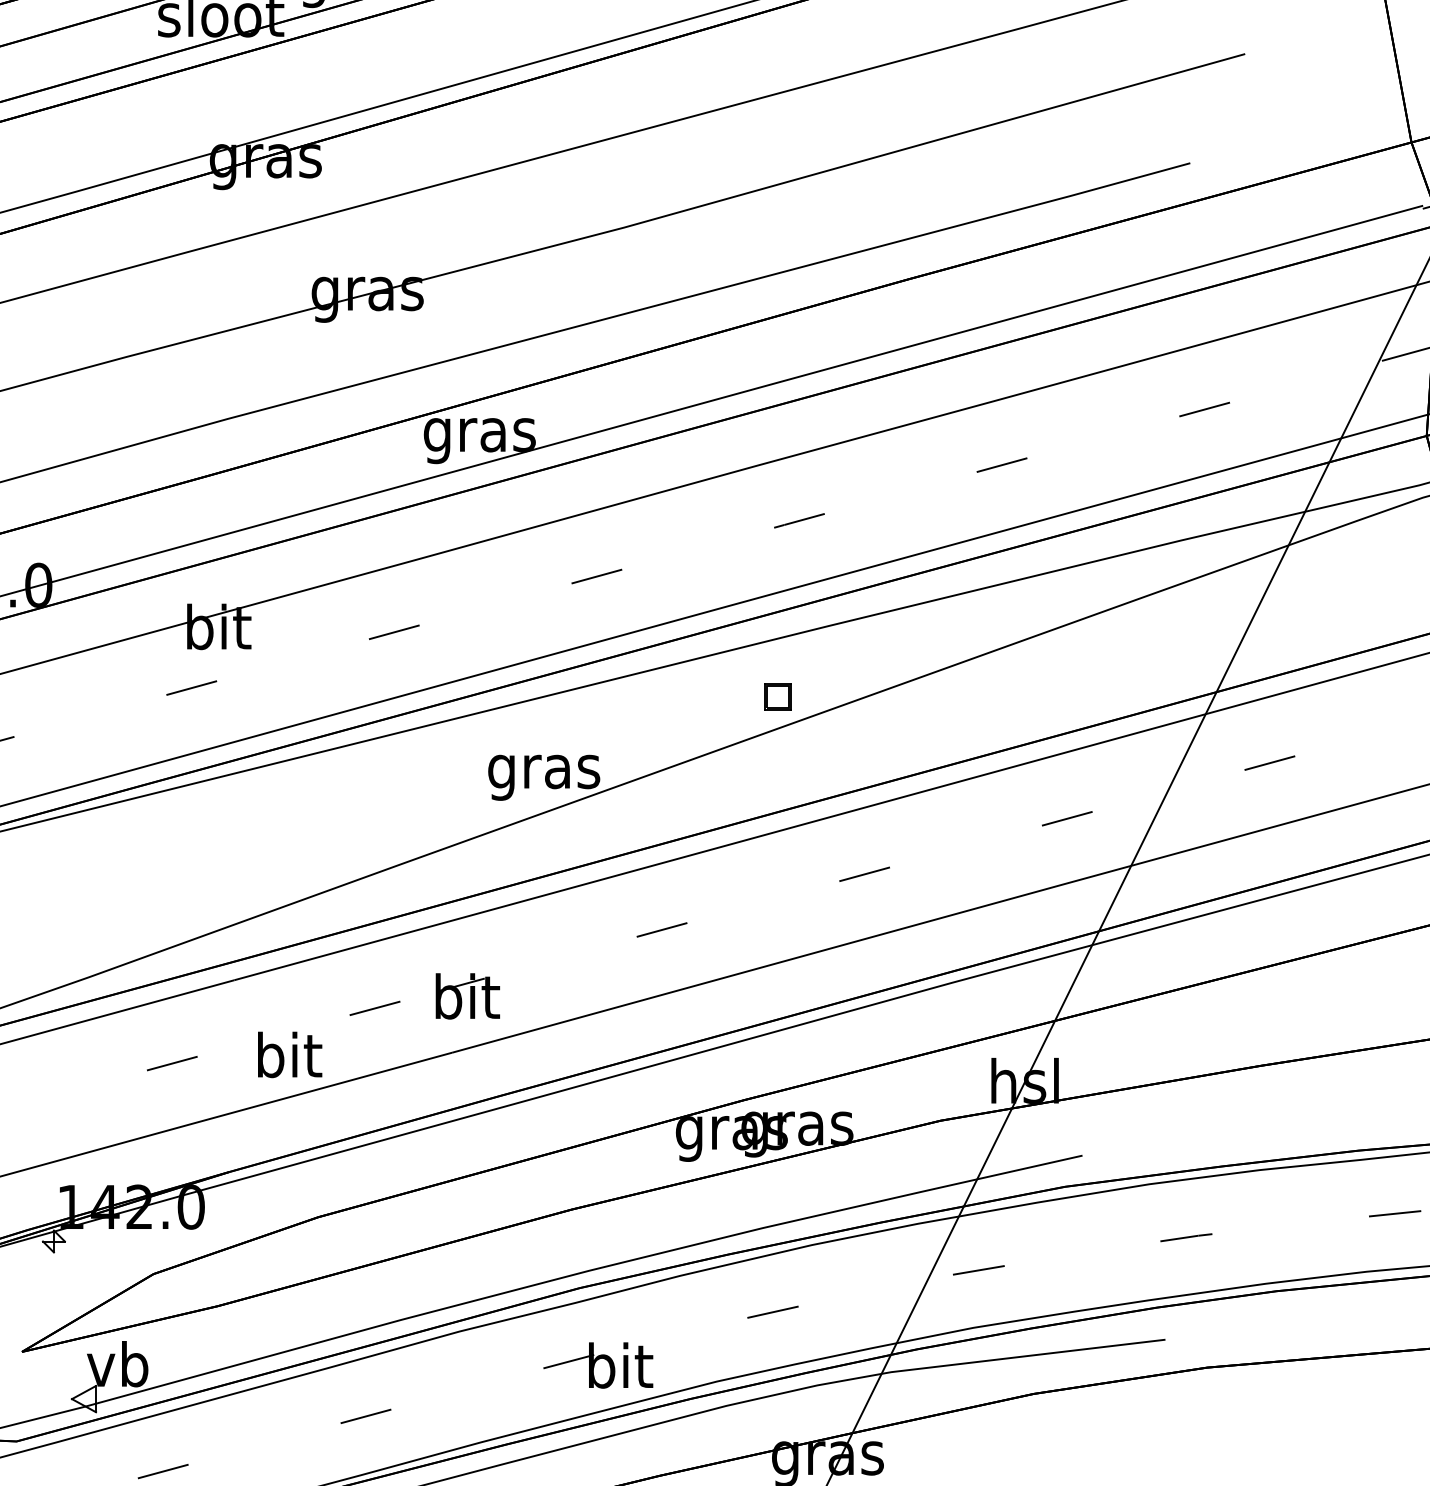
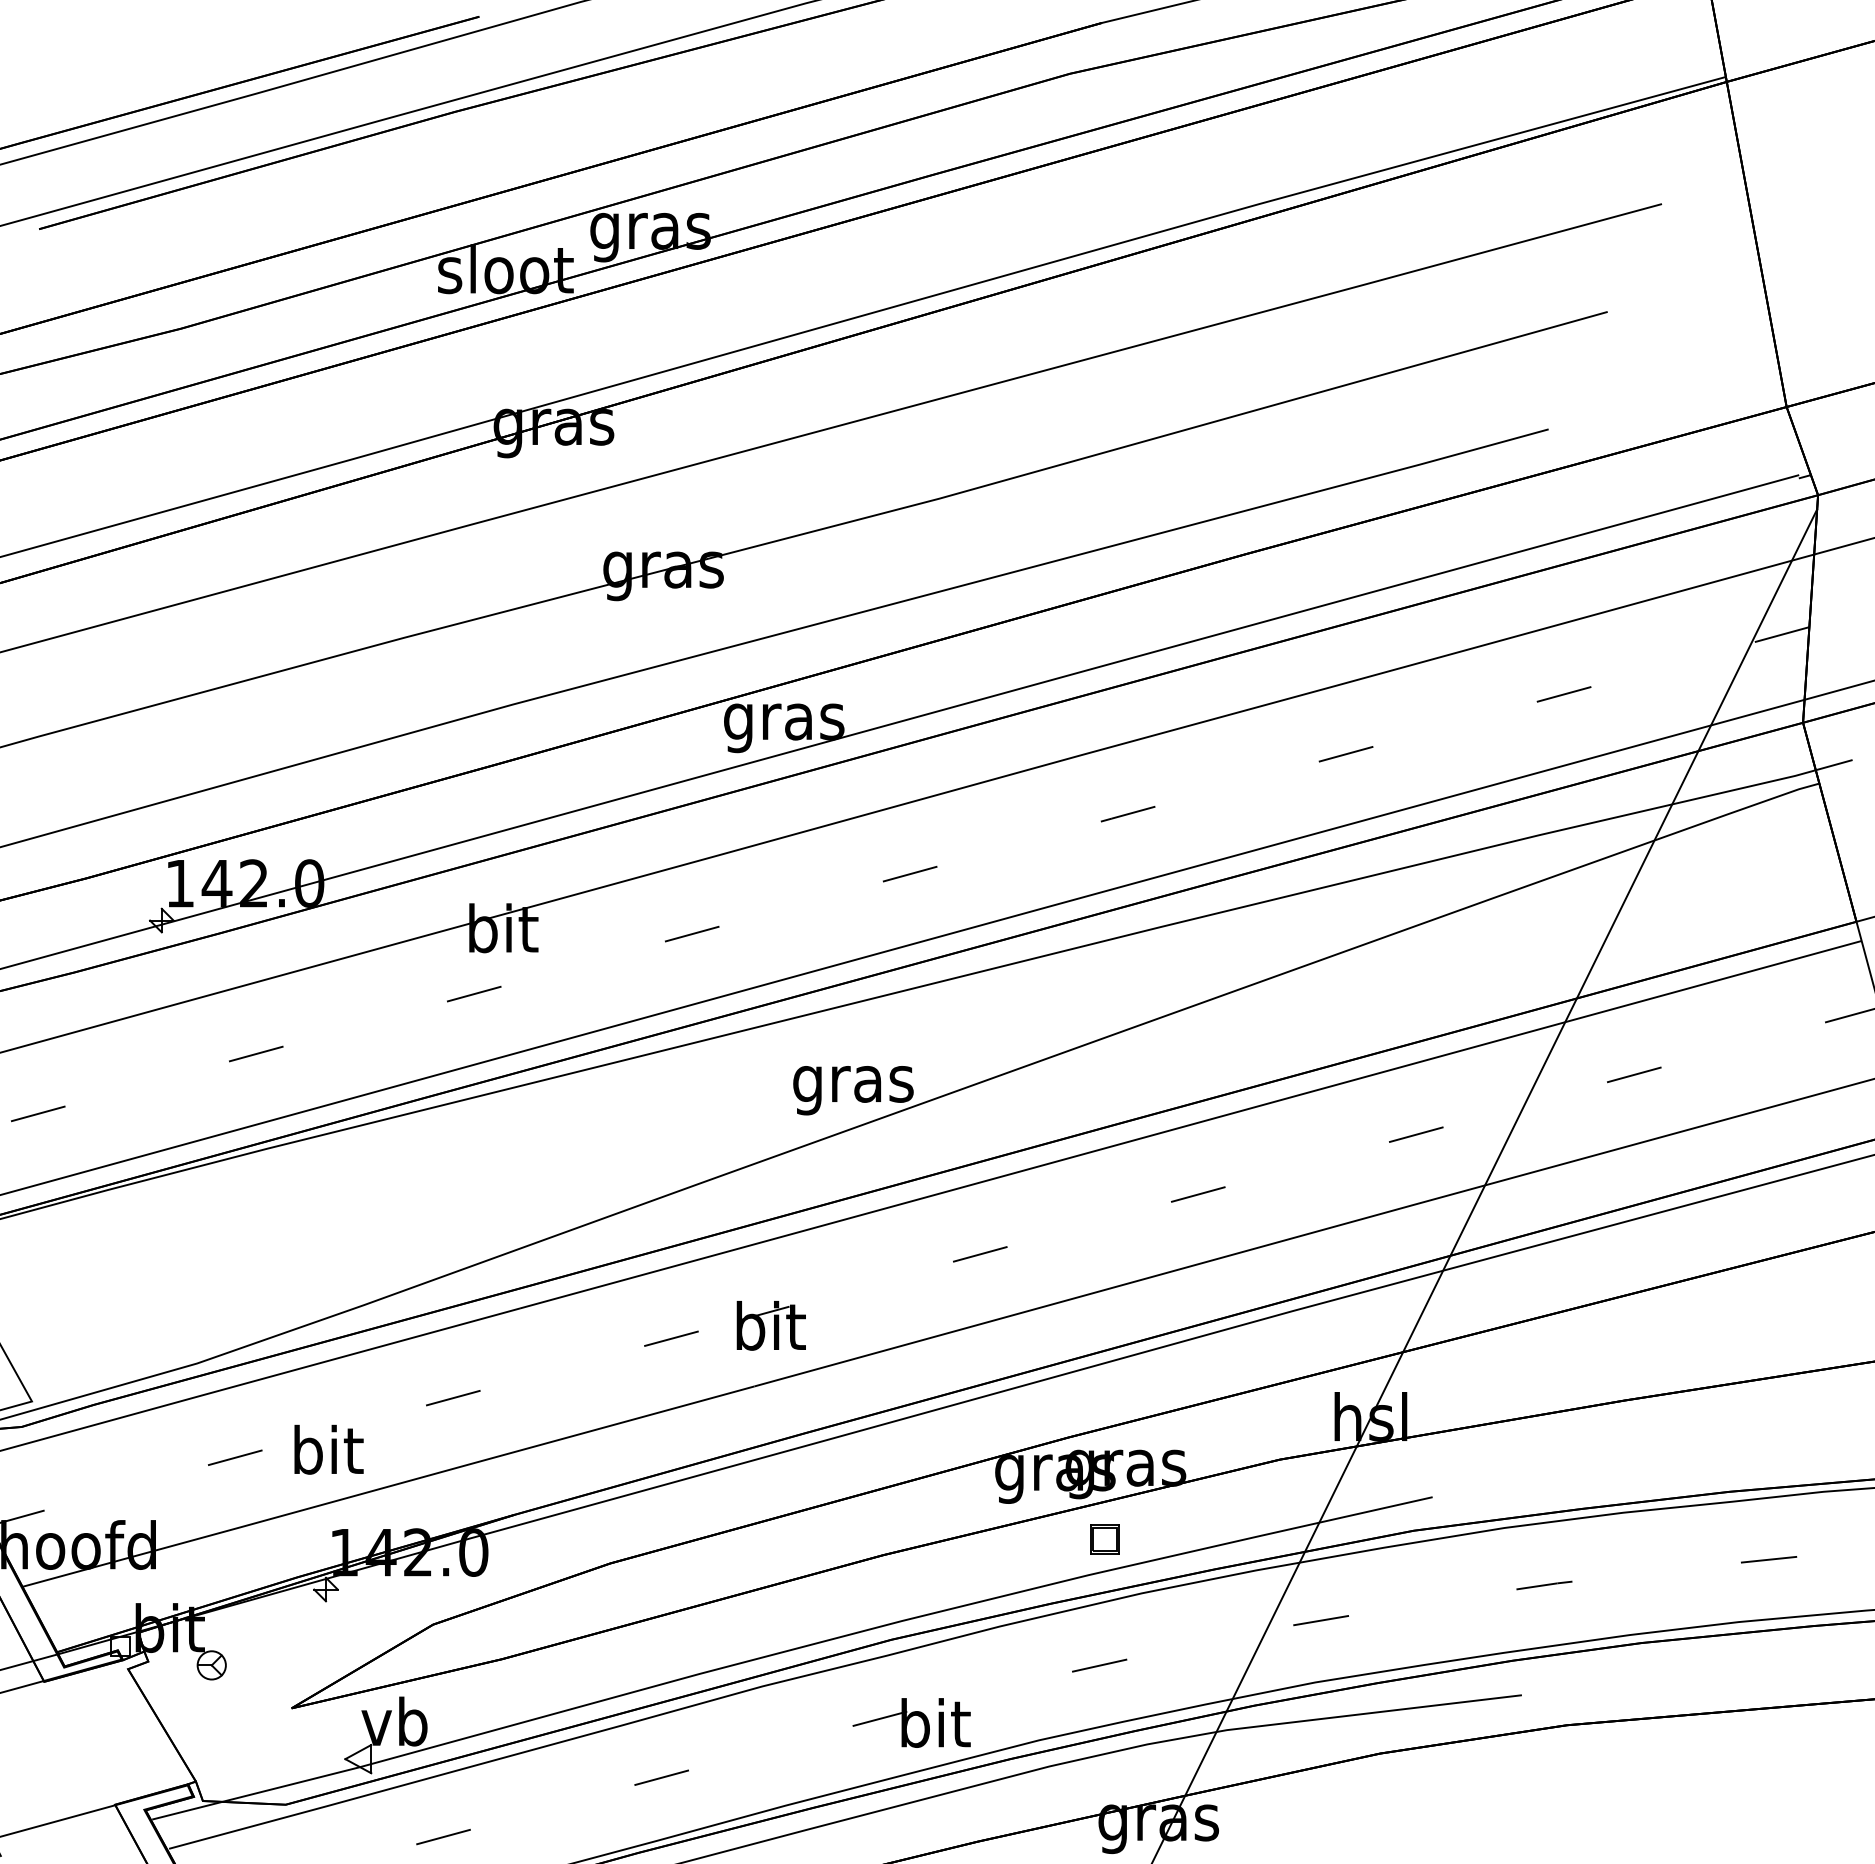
part: (777, 696) -> (1104, 1539), moved
text: (289, 1054) -> (328, 1449), moved

